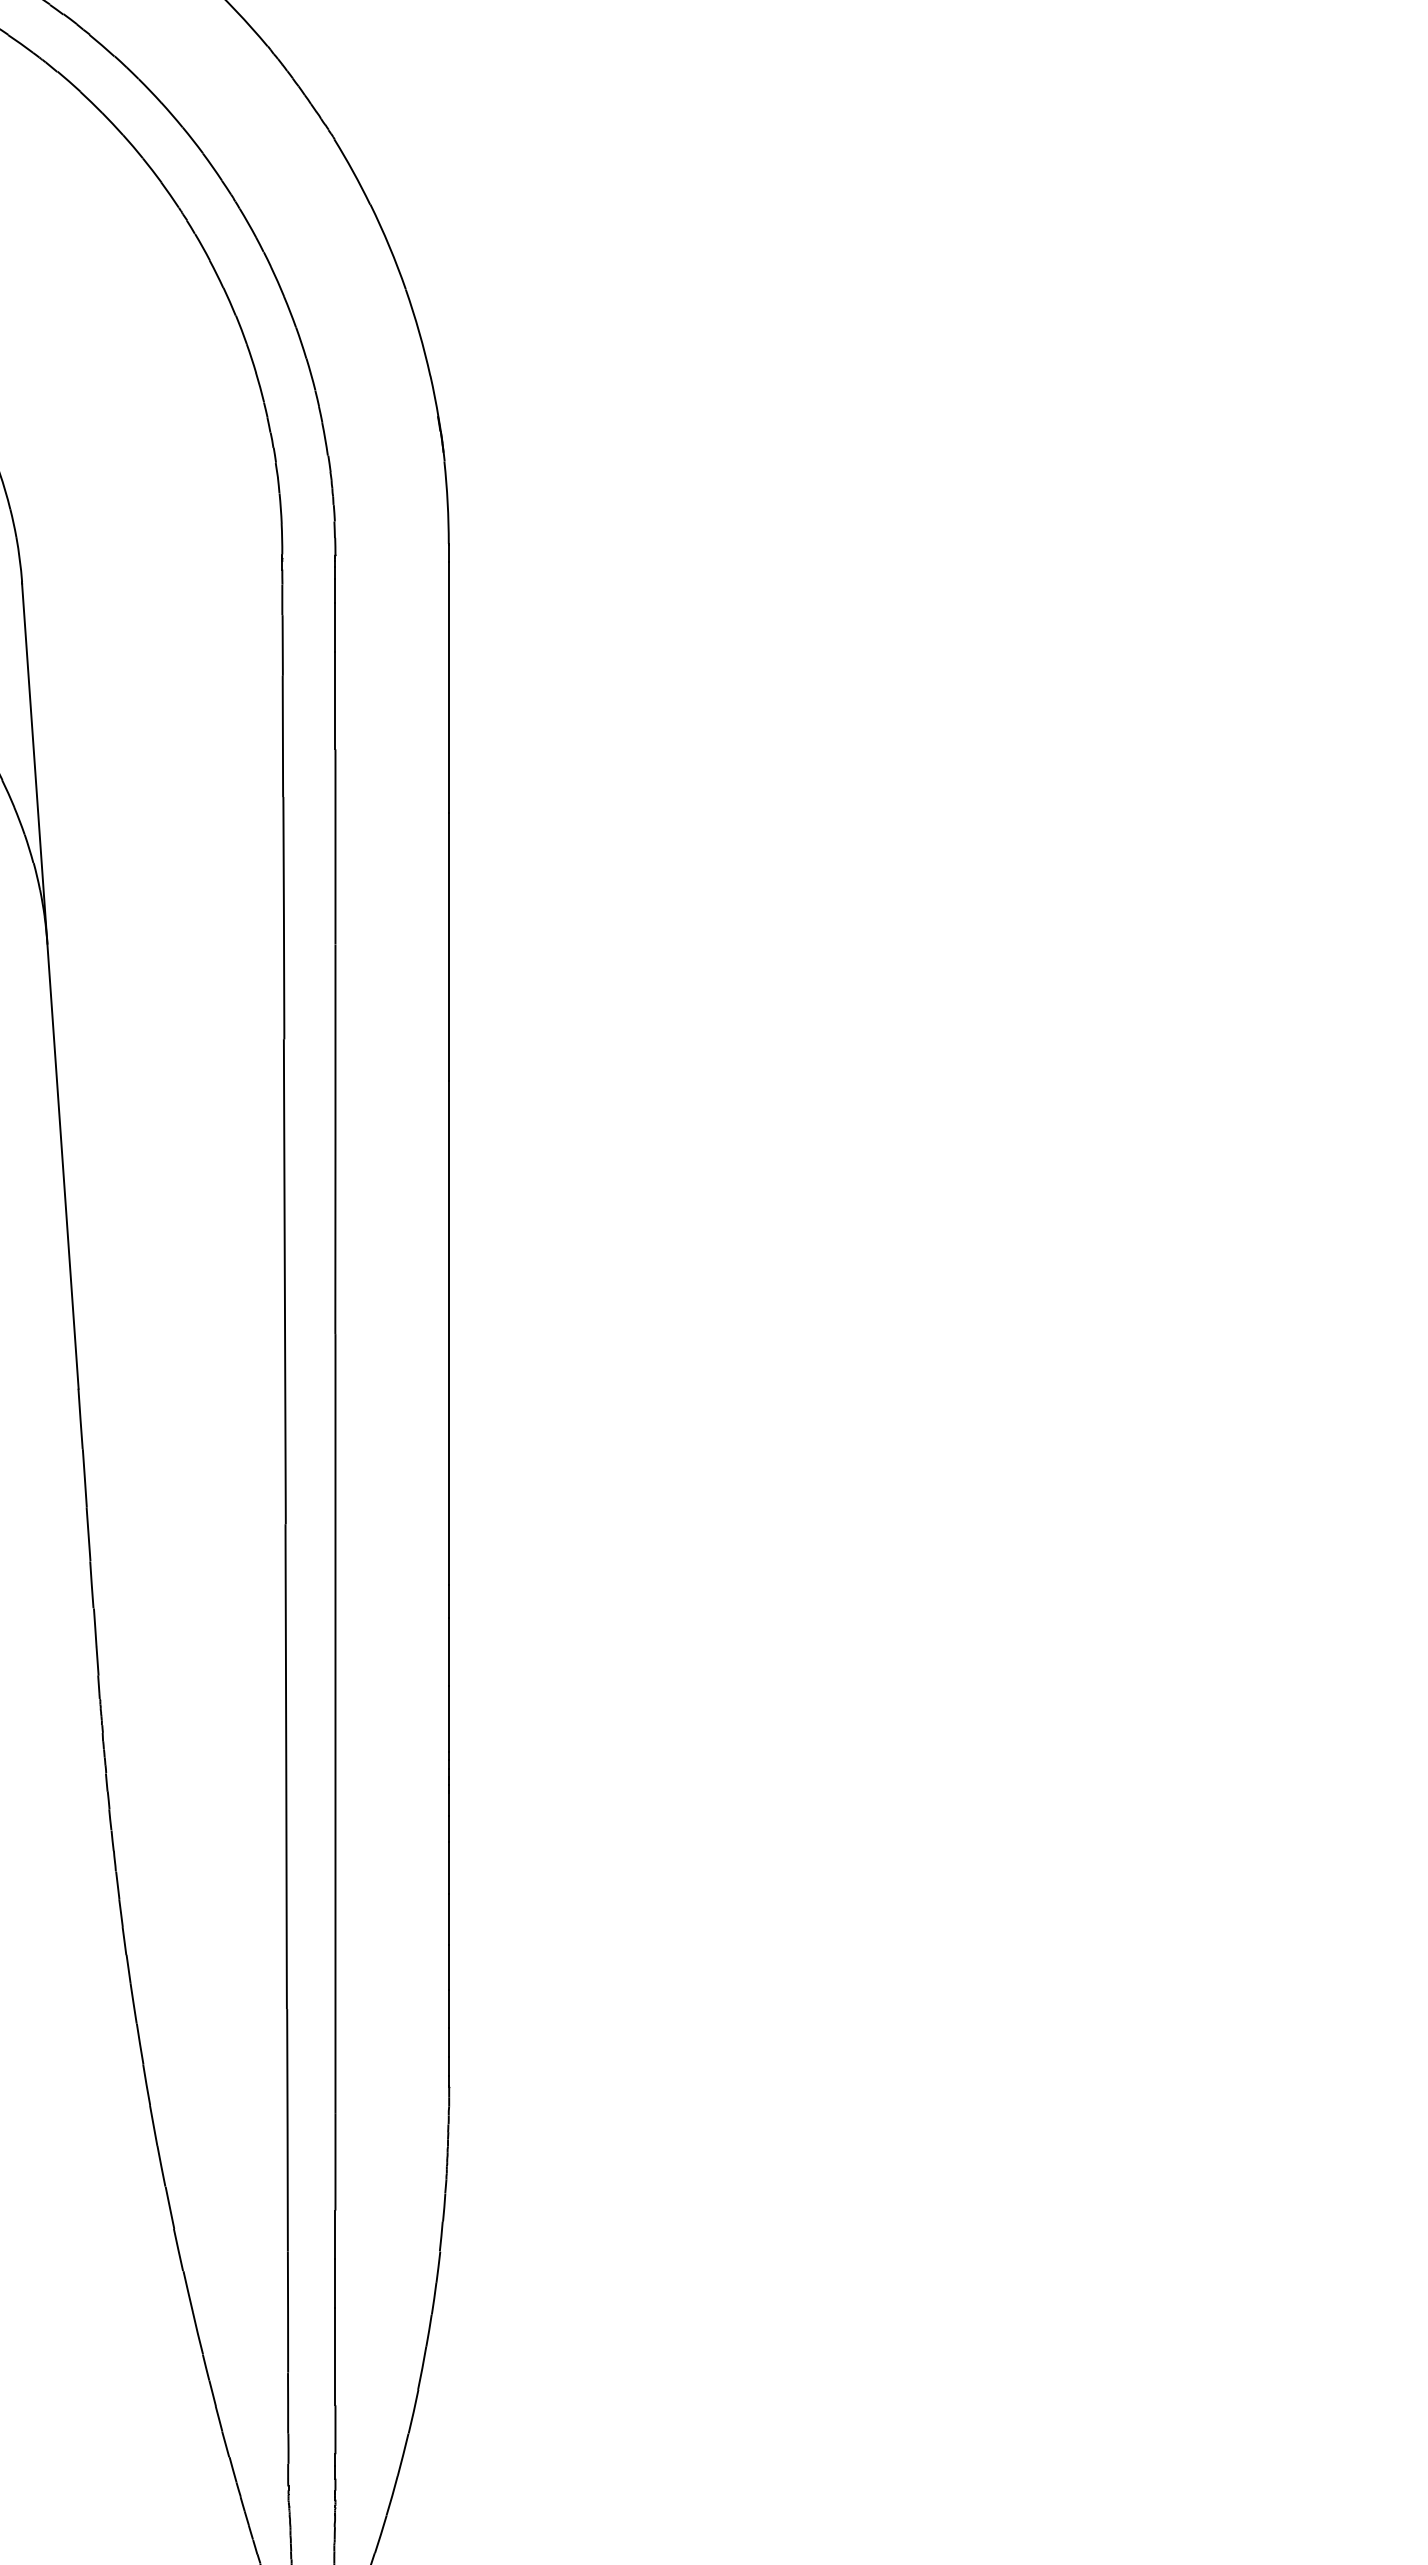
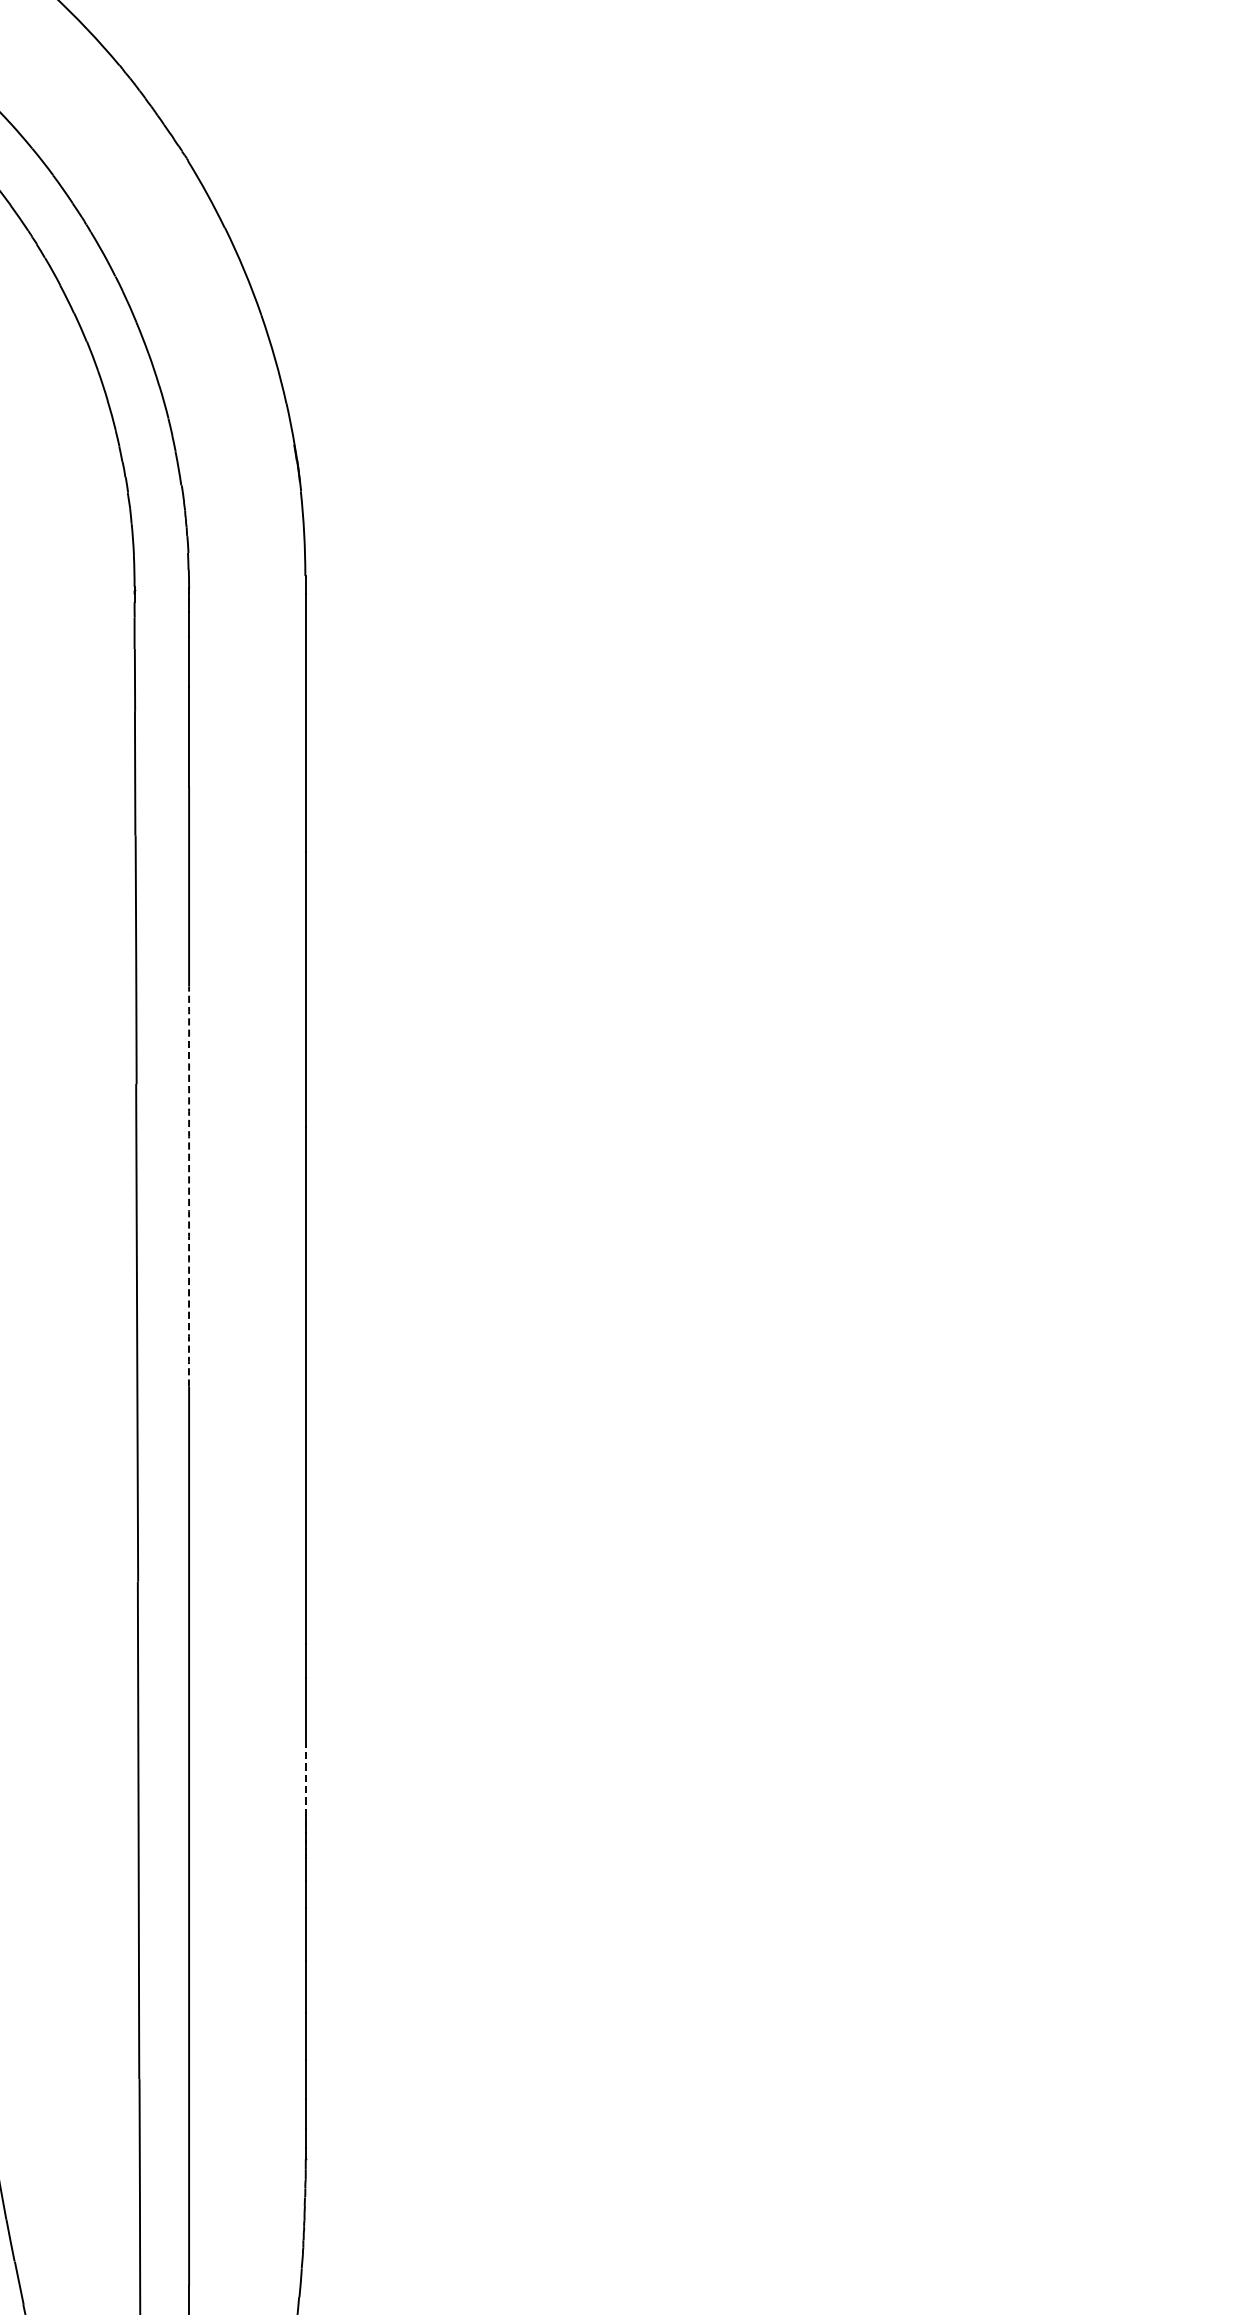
arc: (335, 1139) -> (189, 1187), solid -> dashed
line: (449, 1718) -> (306, 1781), solid -> dashed

